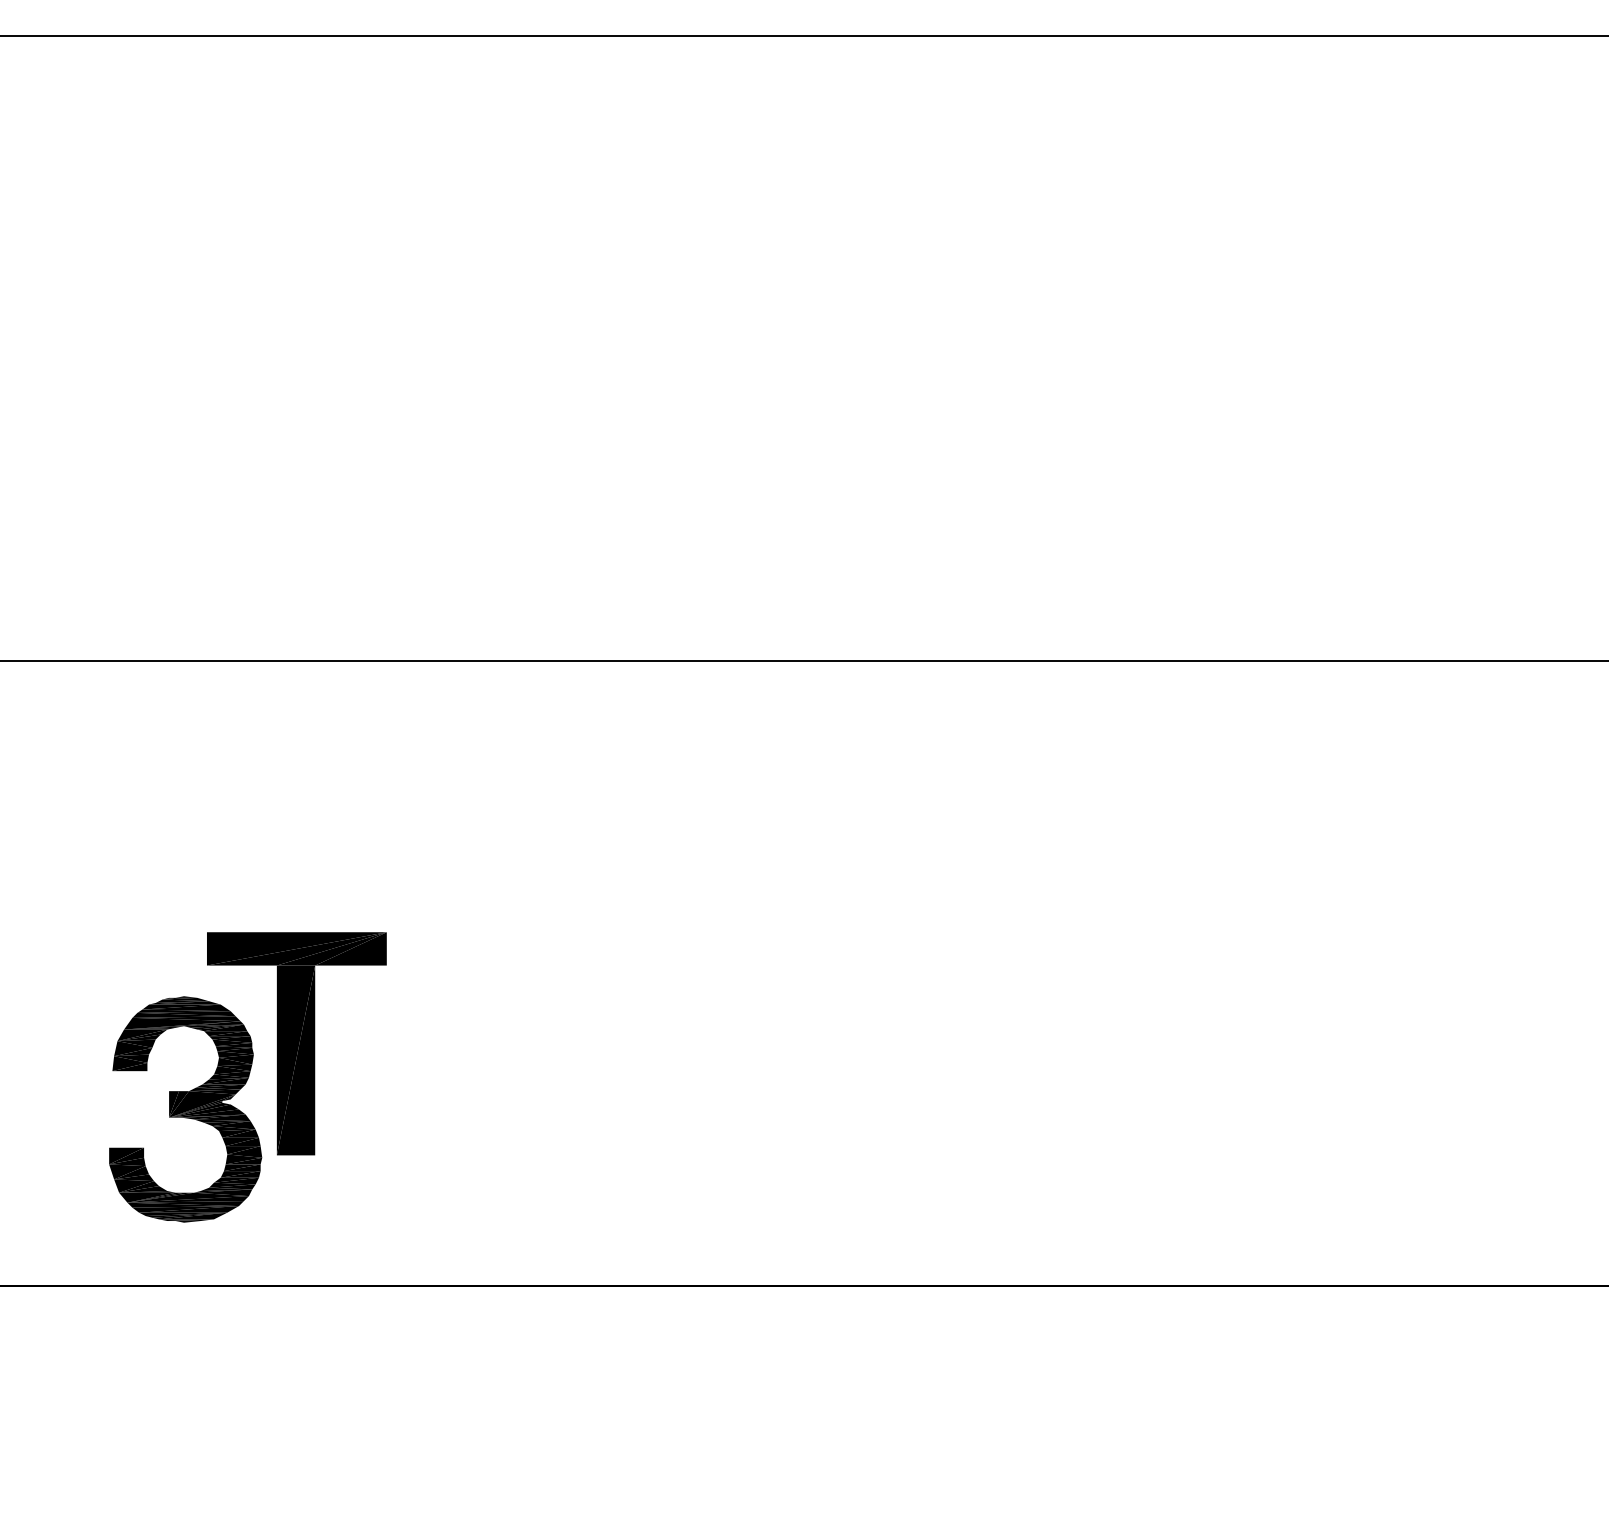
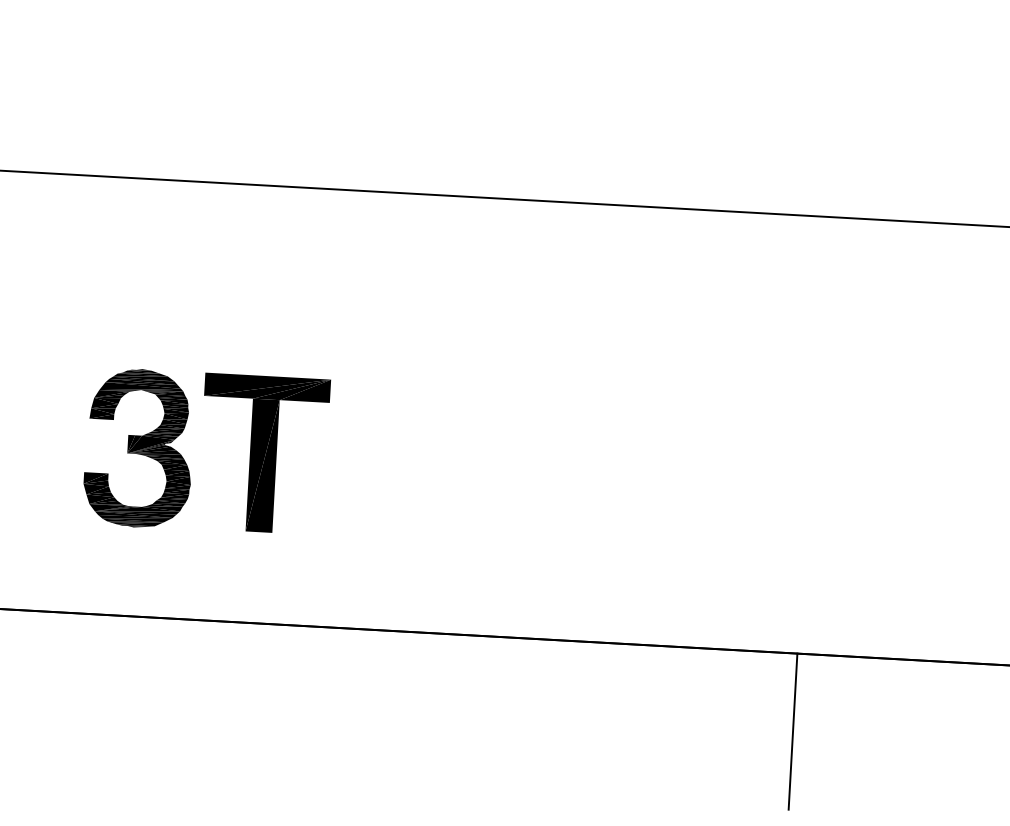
part: (185, 1109) -> (139, 448), moved
line: (1073, 1396) -> (793, 731), added

